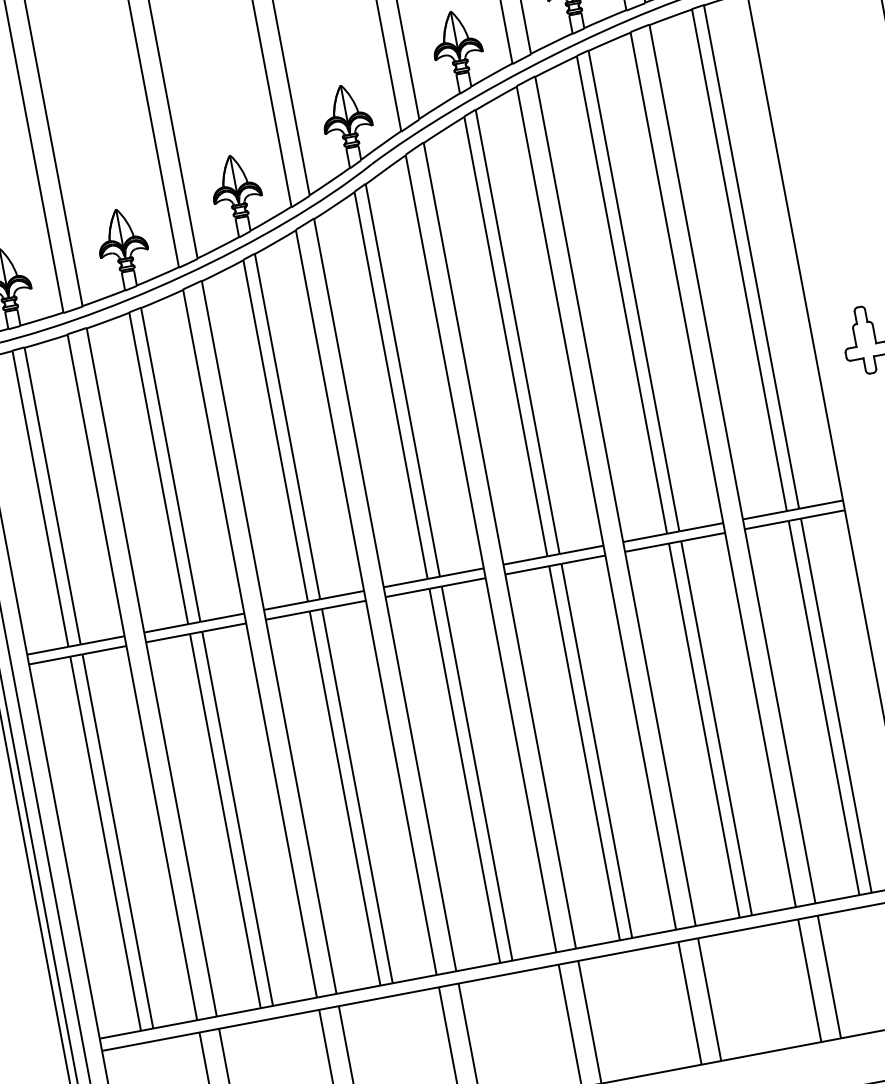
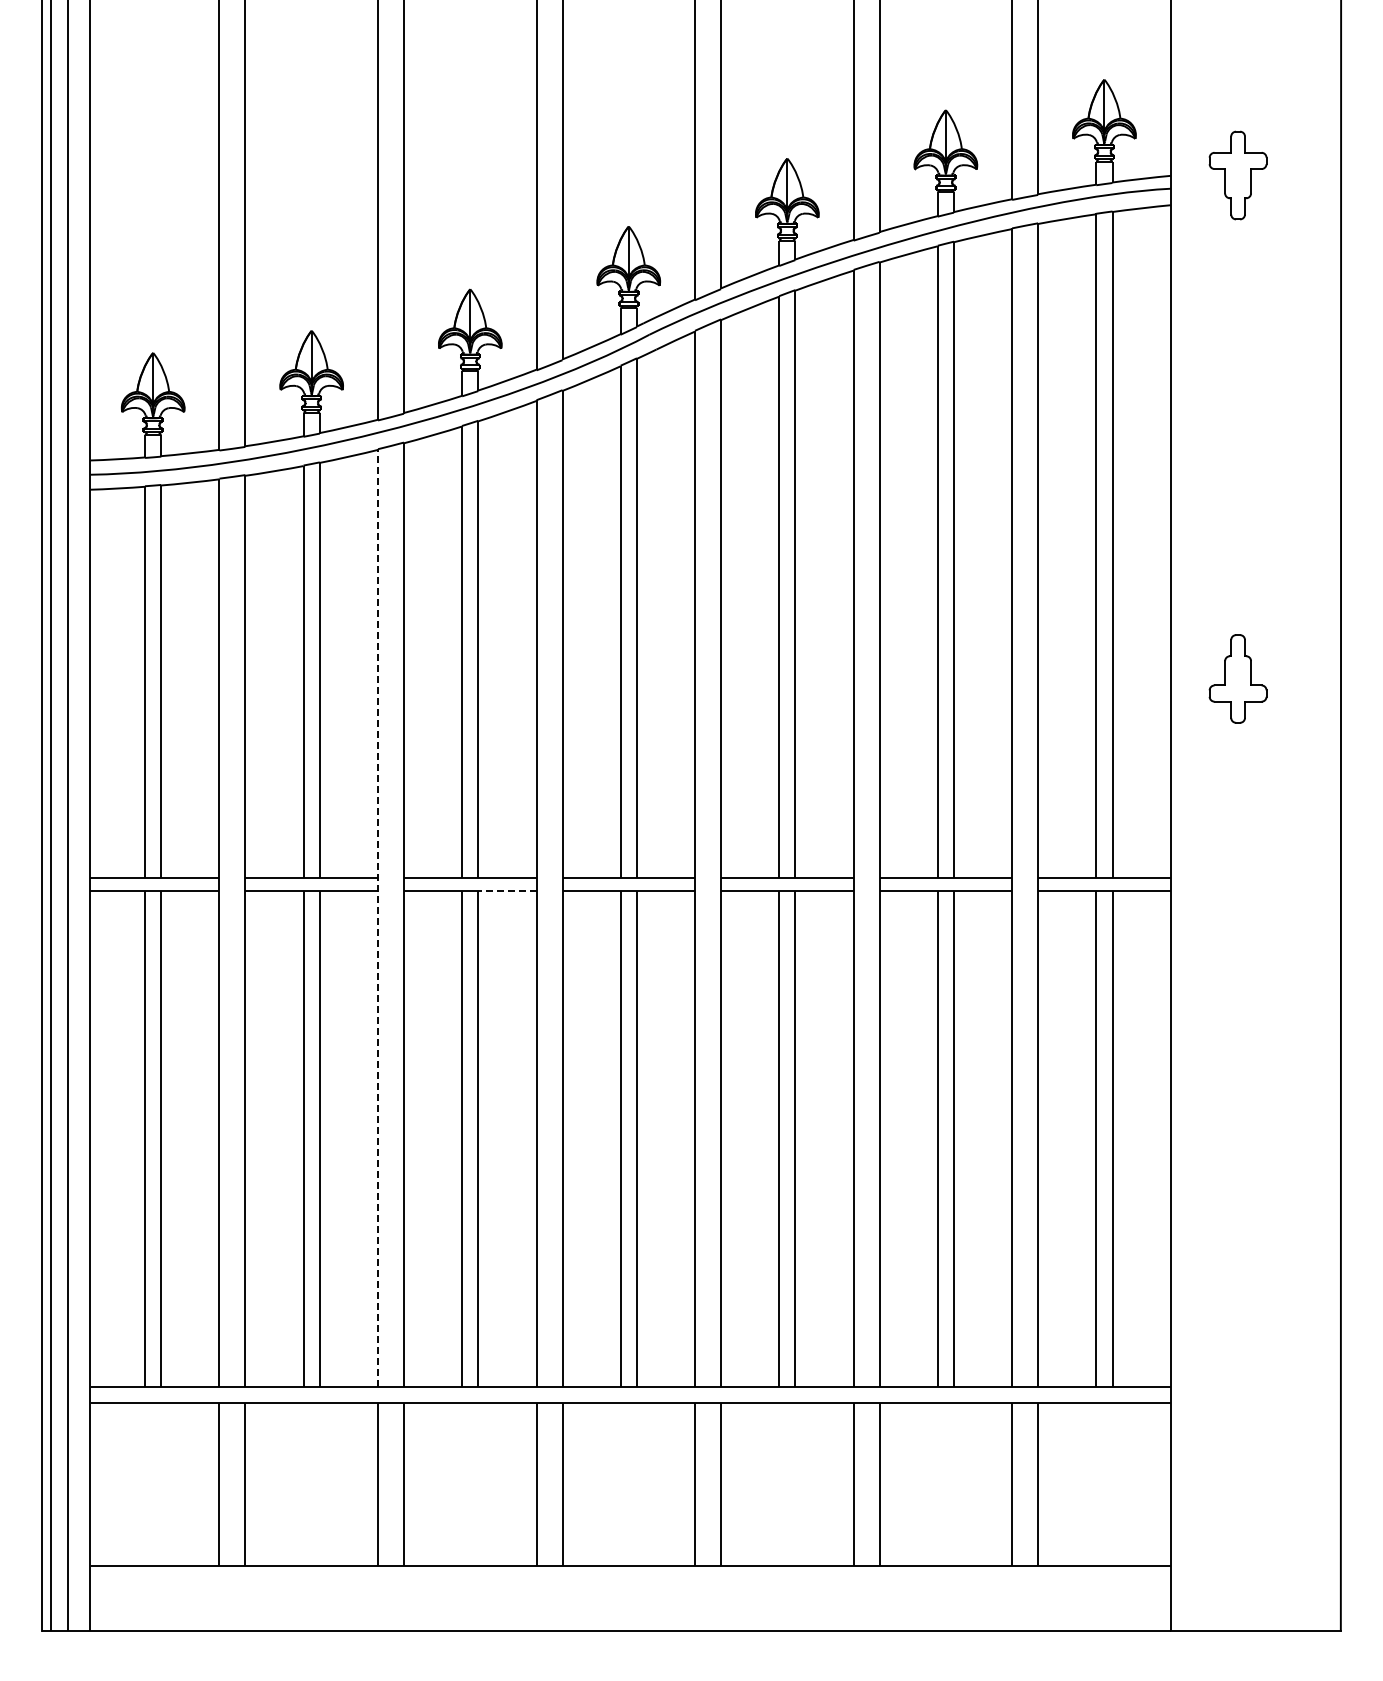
line: (343, 605) -> (506, 891), solid -> dashed
line: (249, 643) -> (377, 918), solid -> dashed

